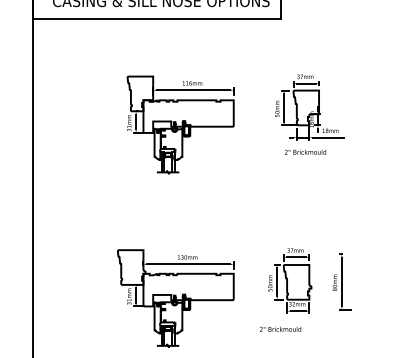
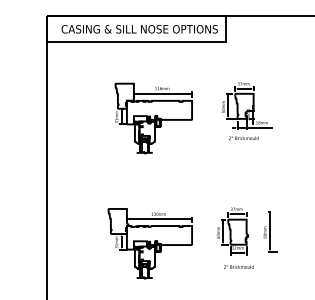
text: (280, 328) -> (238, 266), moved

